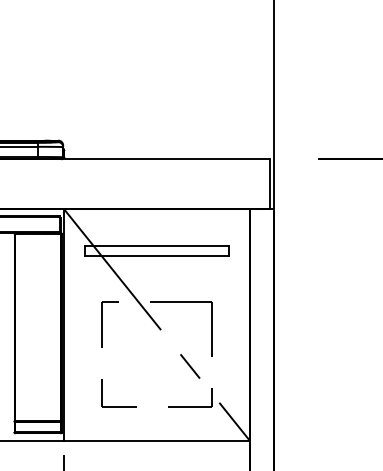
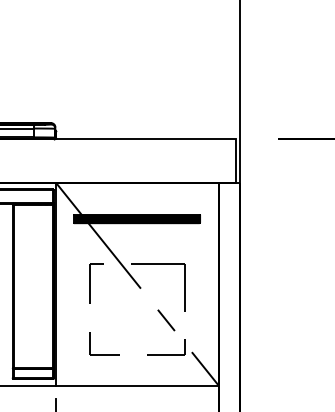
hatch: (156, 250) -> (136, 219), added

